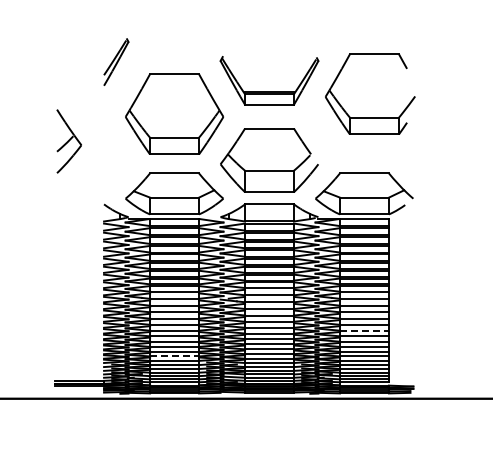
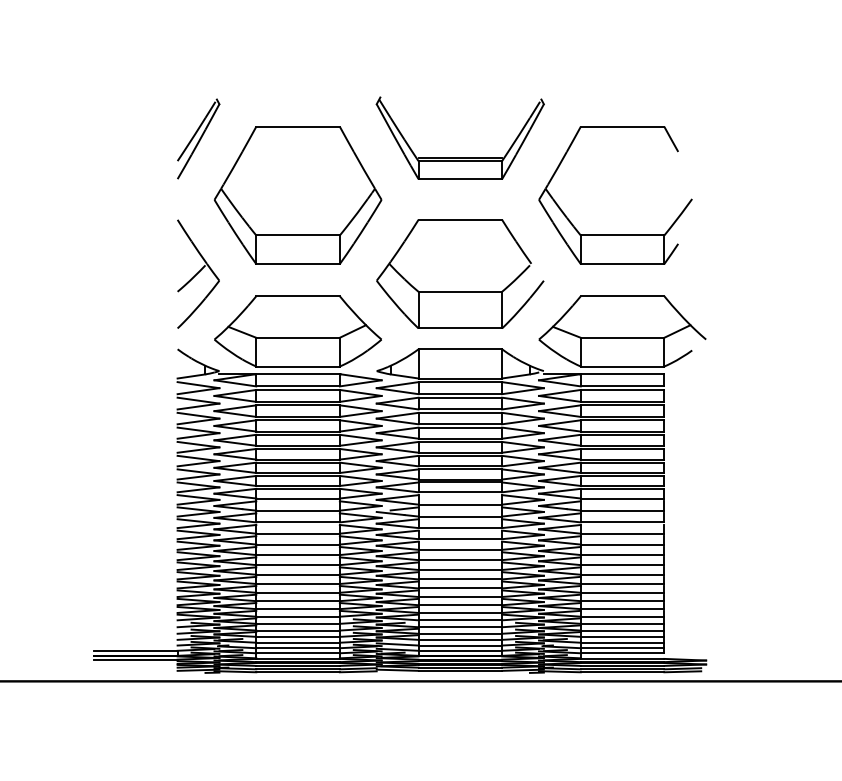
part: (116, 61) -> (198, 137), moved
part: (370, 117) -> (615, 235), moved
part: (68, 141) -> (197, 274), moved
line: (364, 330) -> (622, 564), dashed -> solid
line: (175, 356) -> (299, 609), dashed -> solid

